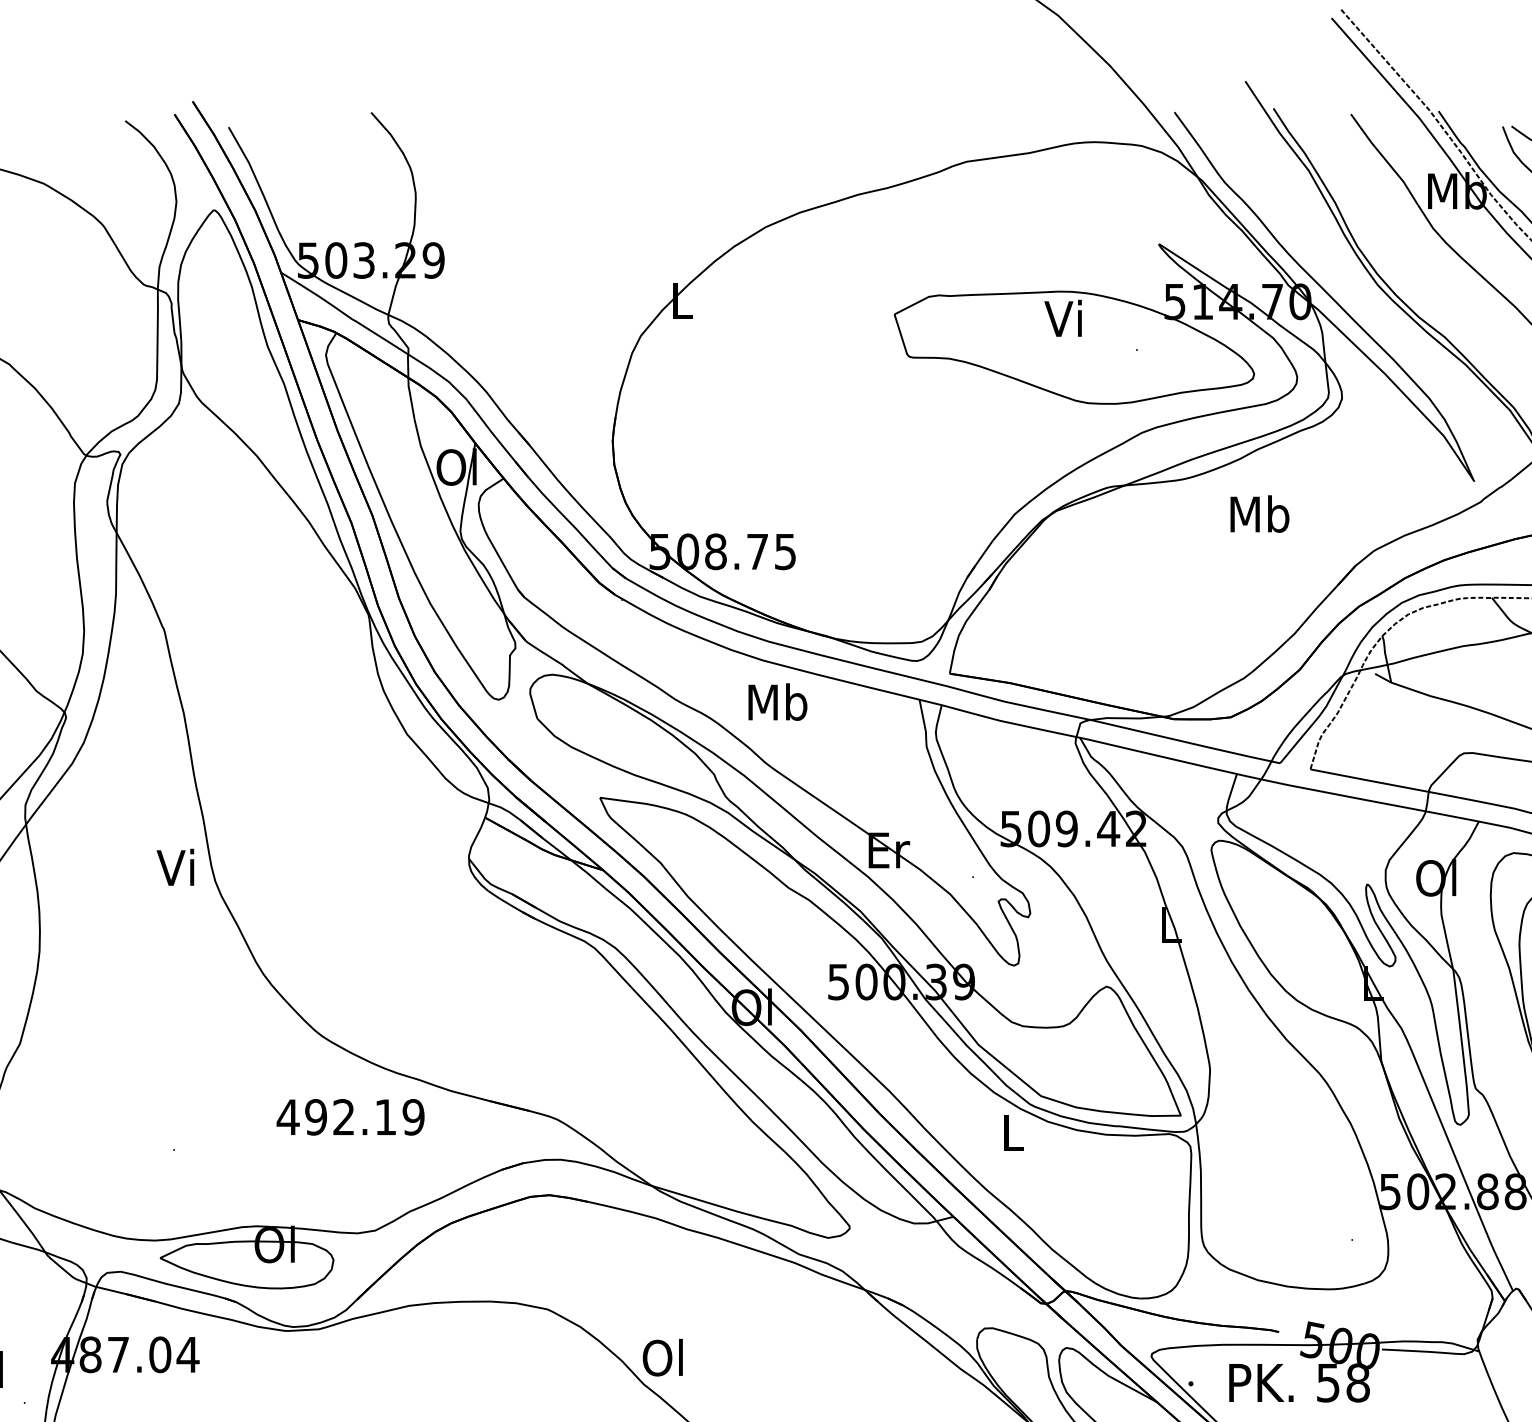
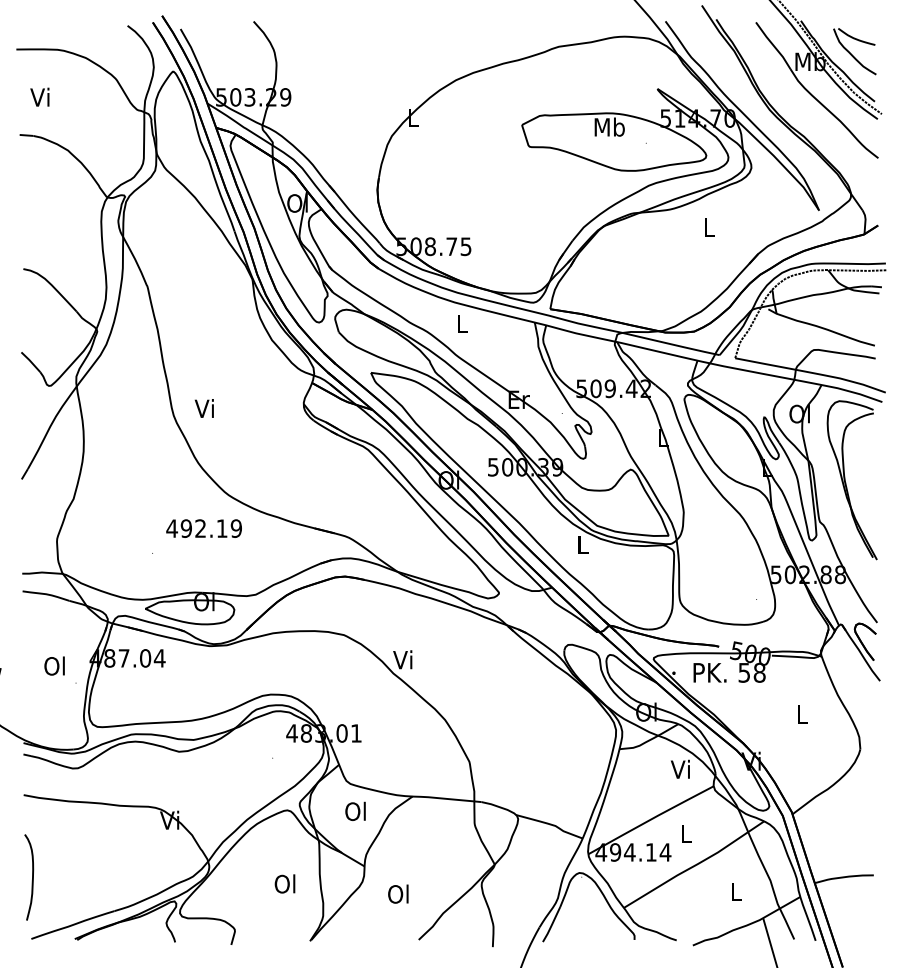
text: (1065, 317) -> (609, 126), Vi -> Mb
text: (1260, 512) -> (709, 226), Mb -> L
text: (778, 701) -> (462, 323), Mb -> L
text: (173, 867) -> (203, 408), moved
text: (349, 1117) -> (203, 528), moved
text: (663, 1356) -> (403, 659), Ol -> Vi

